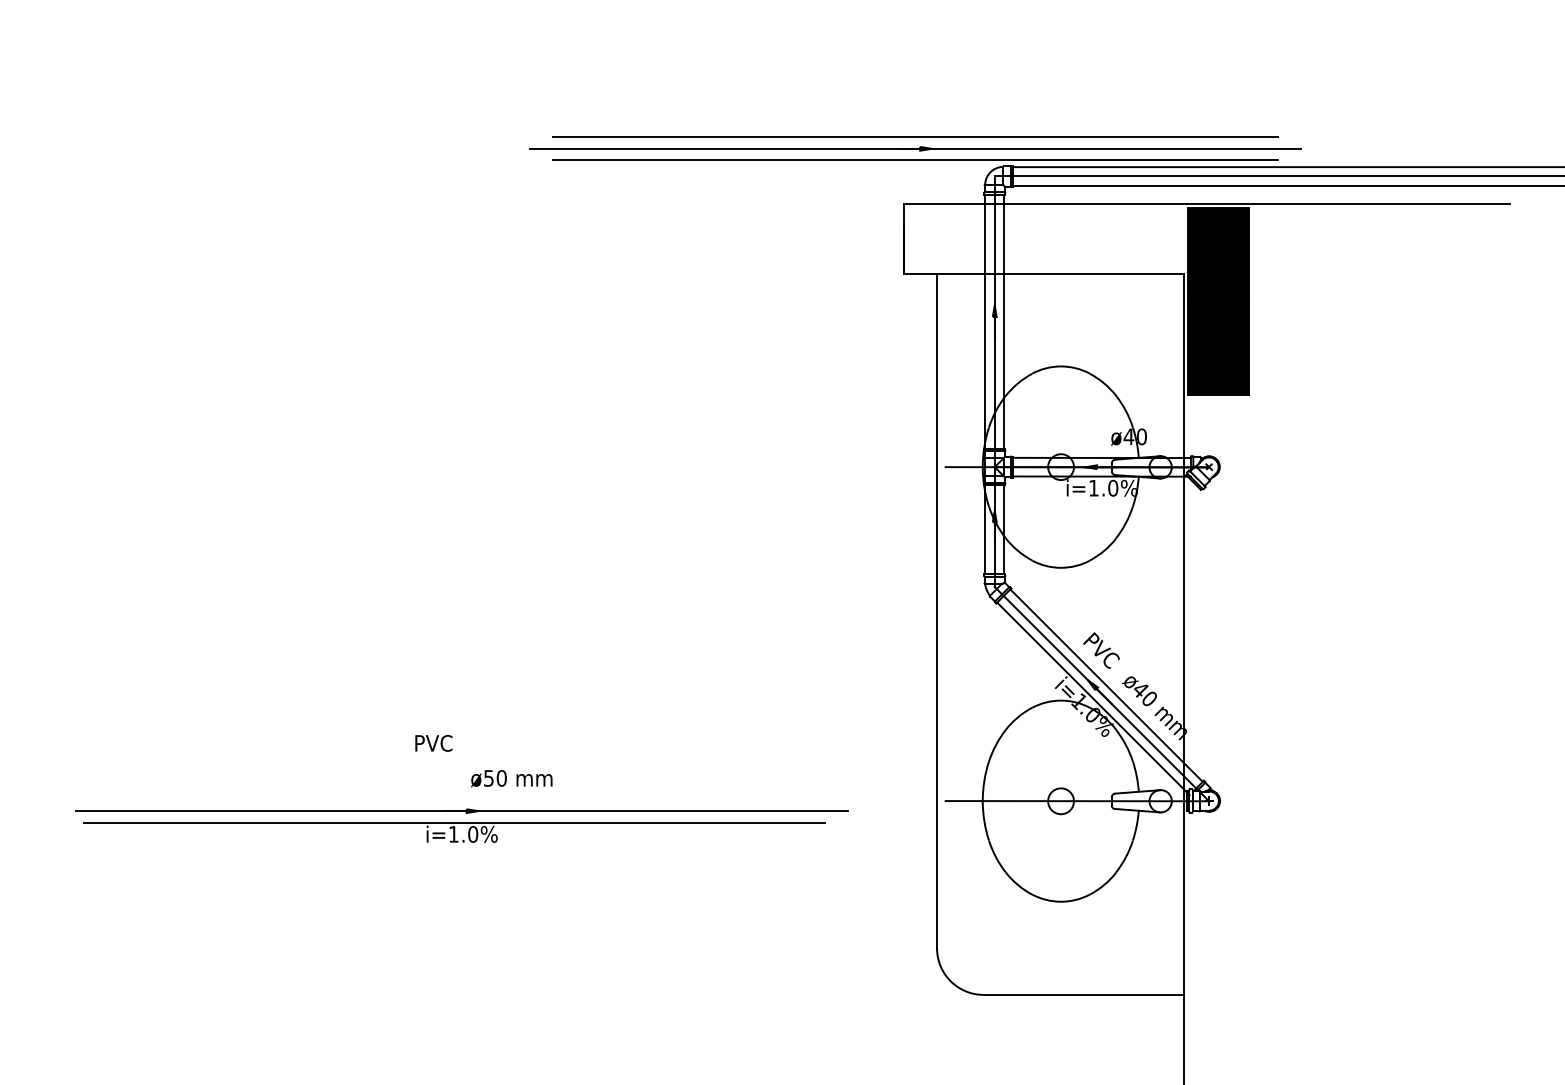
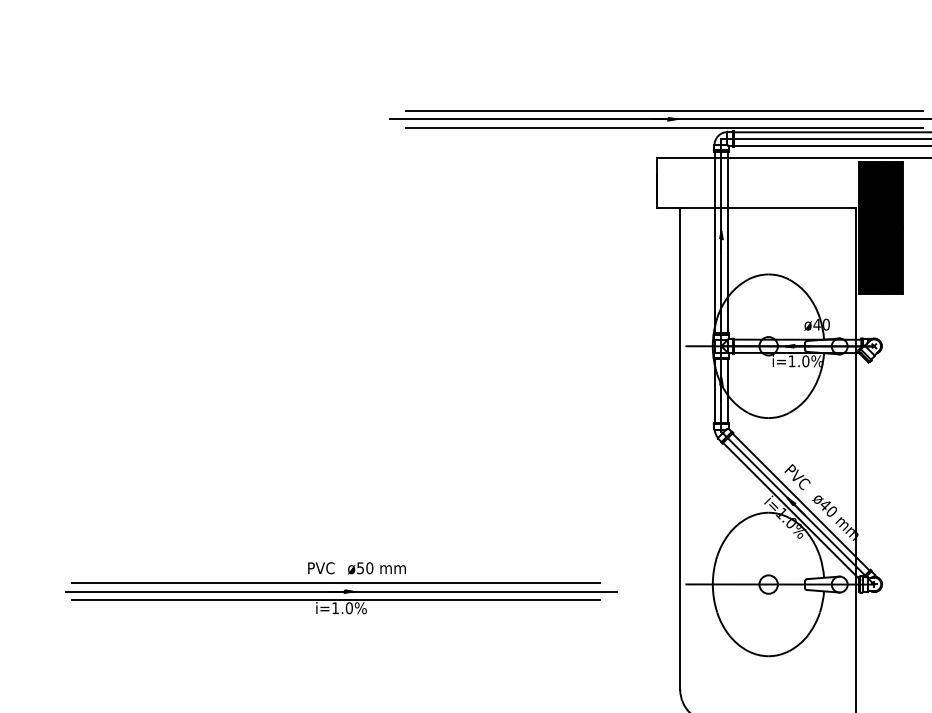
text: (433, 743) -> (321, 568), moved
line: (454, 799) -> (336, 583), added

